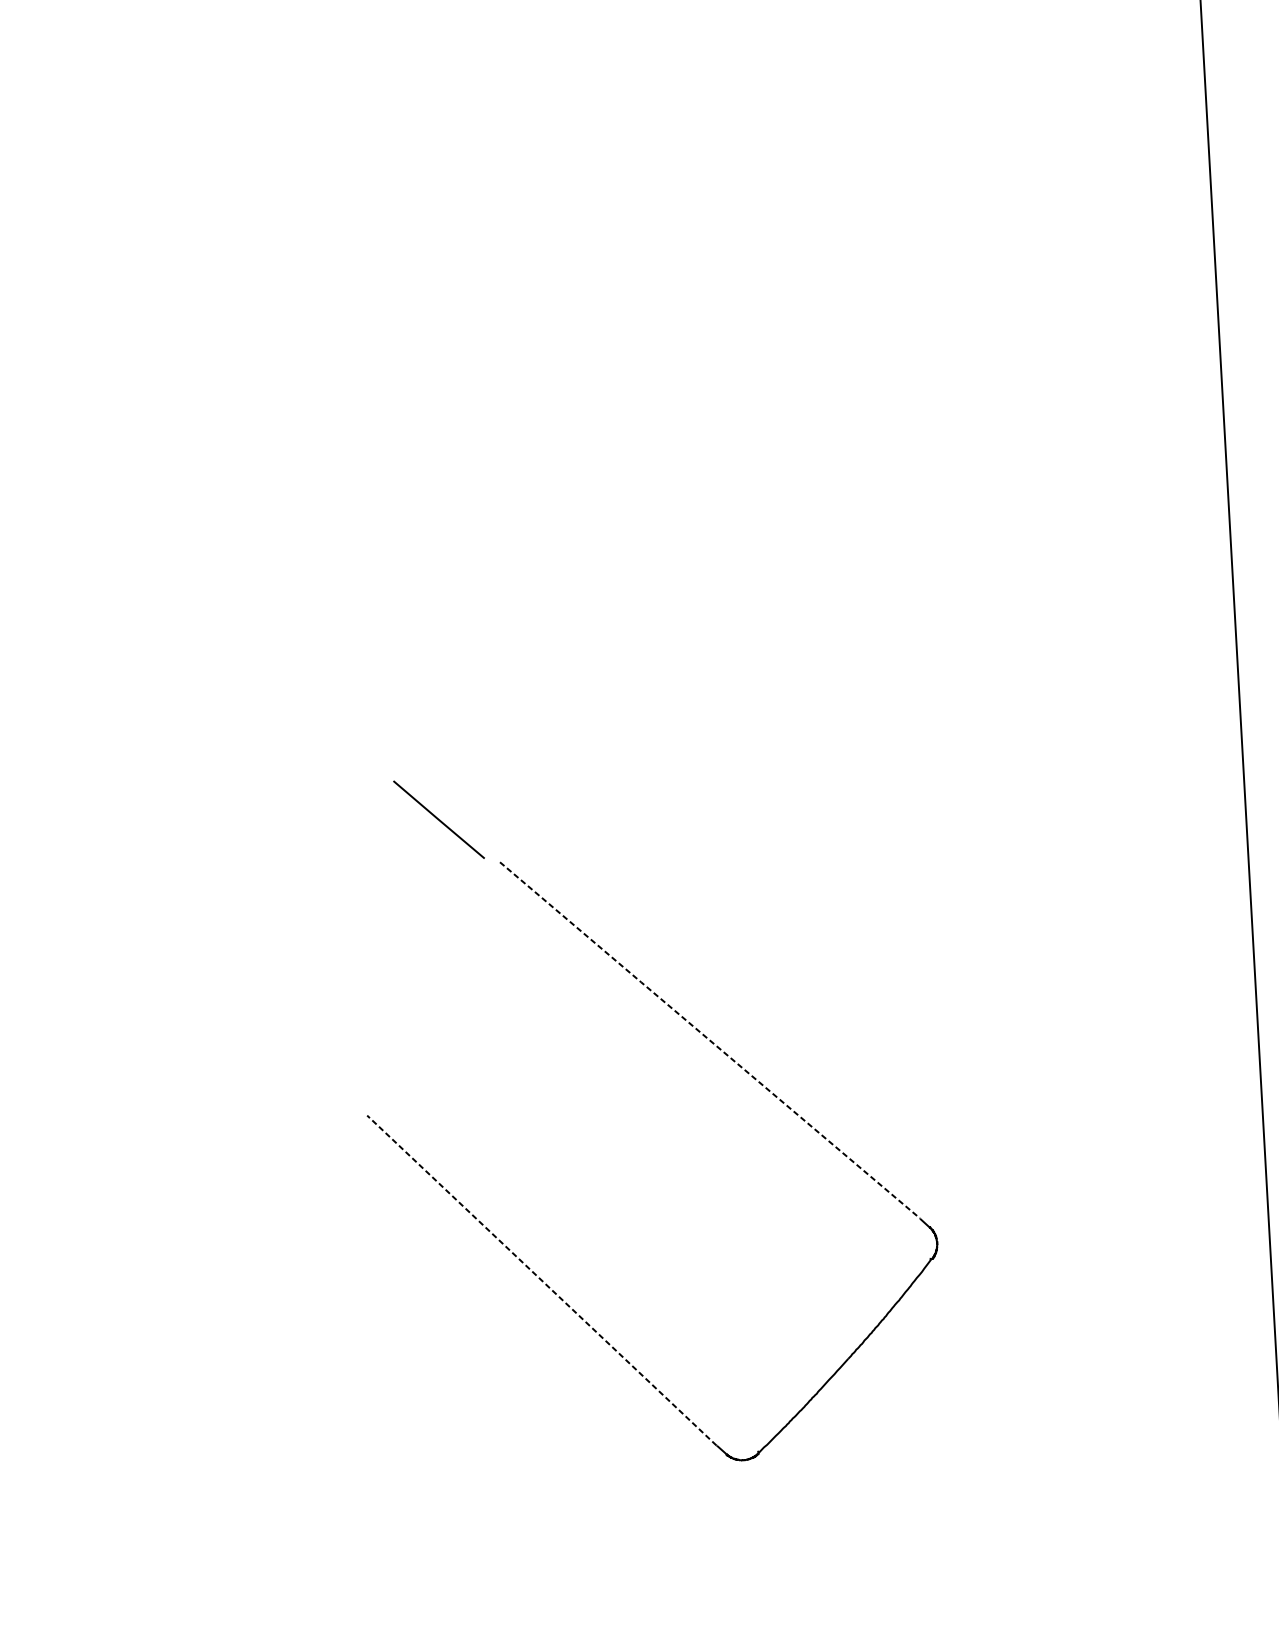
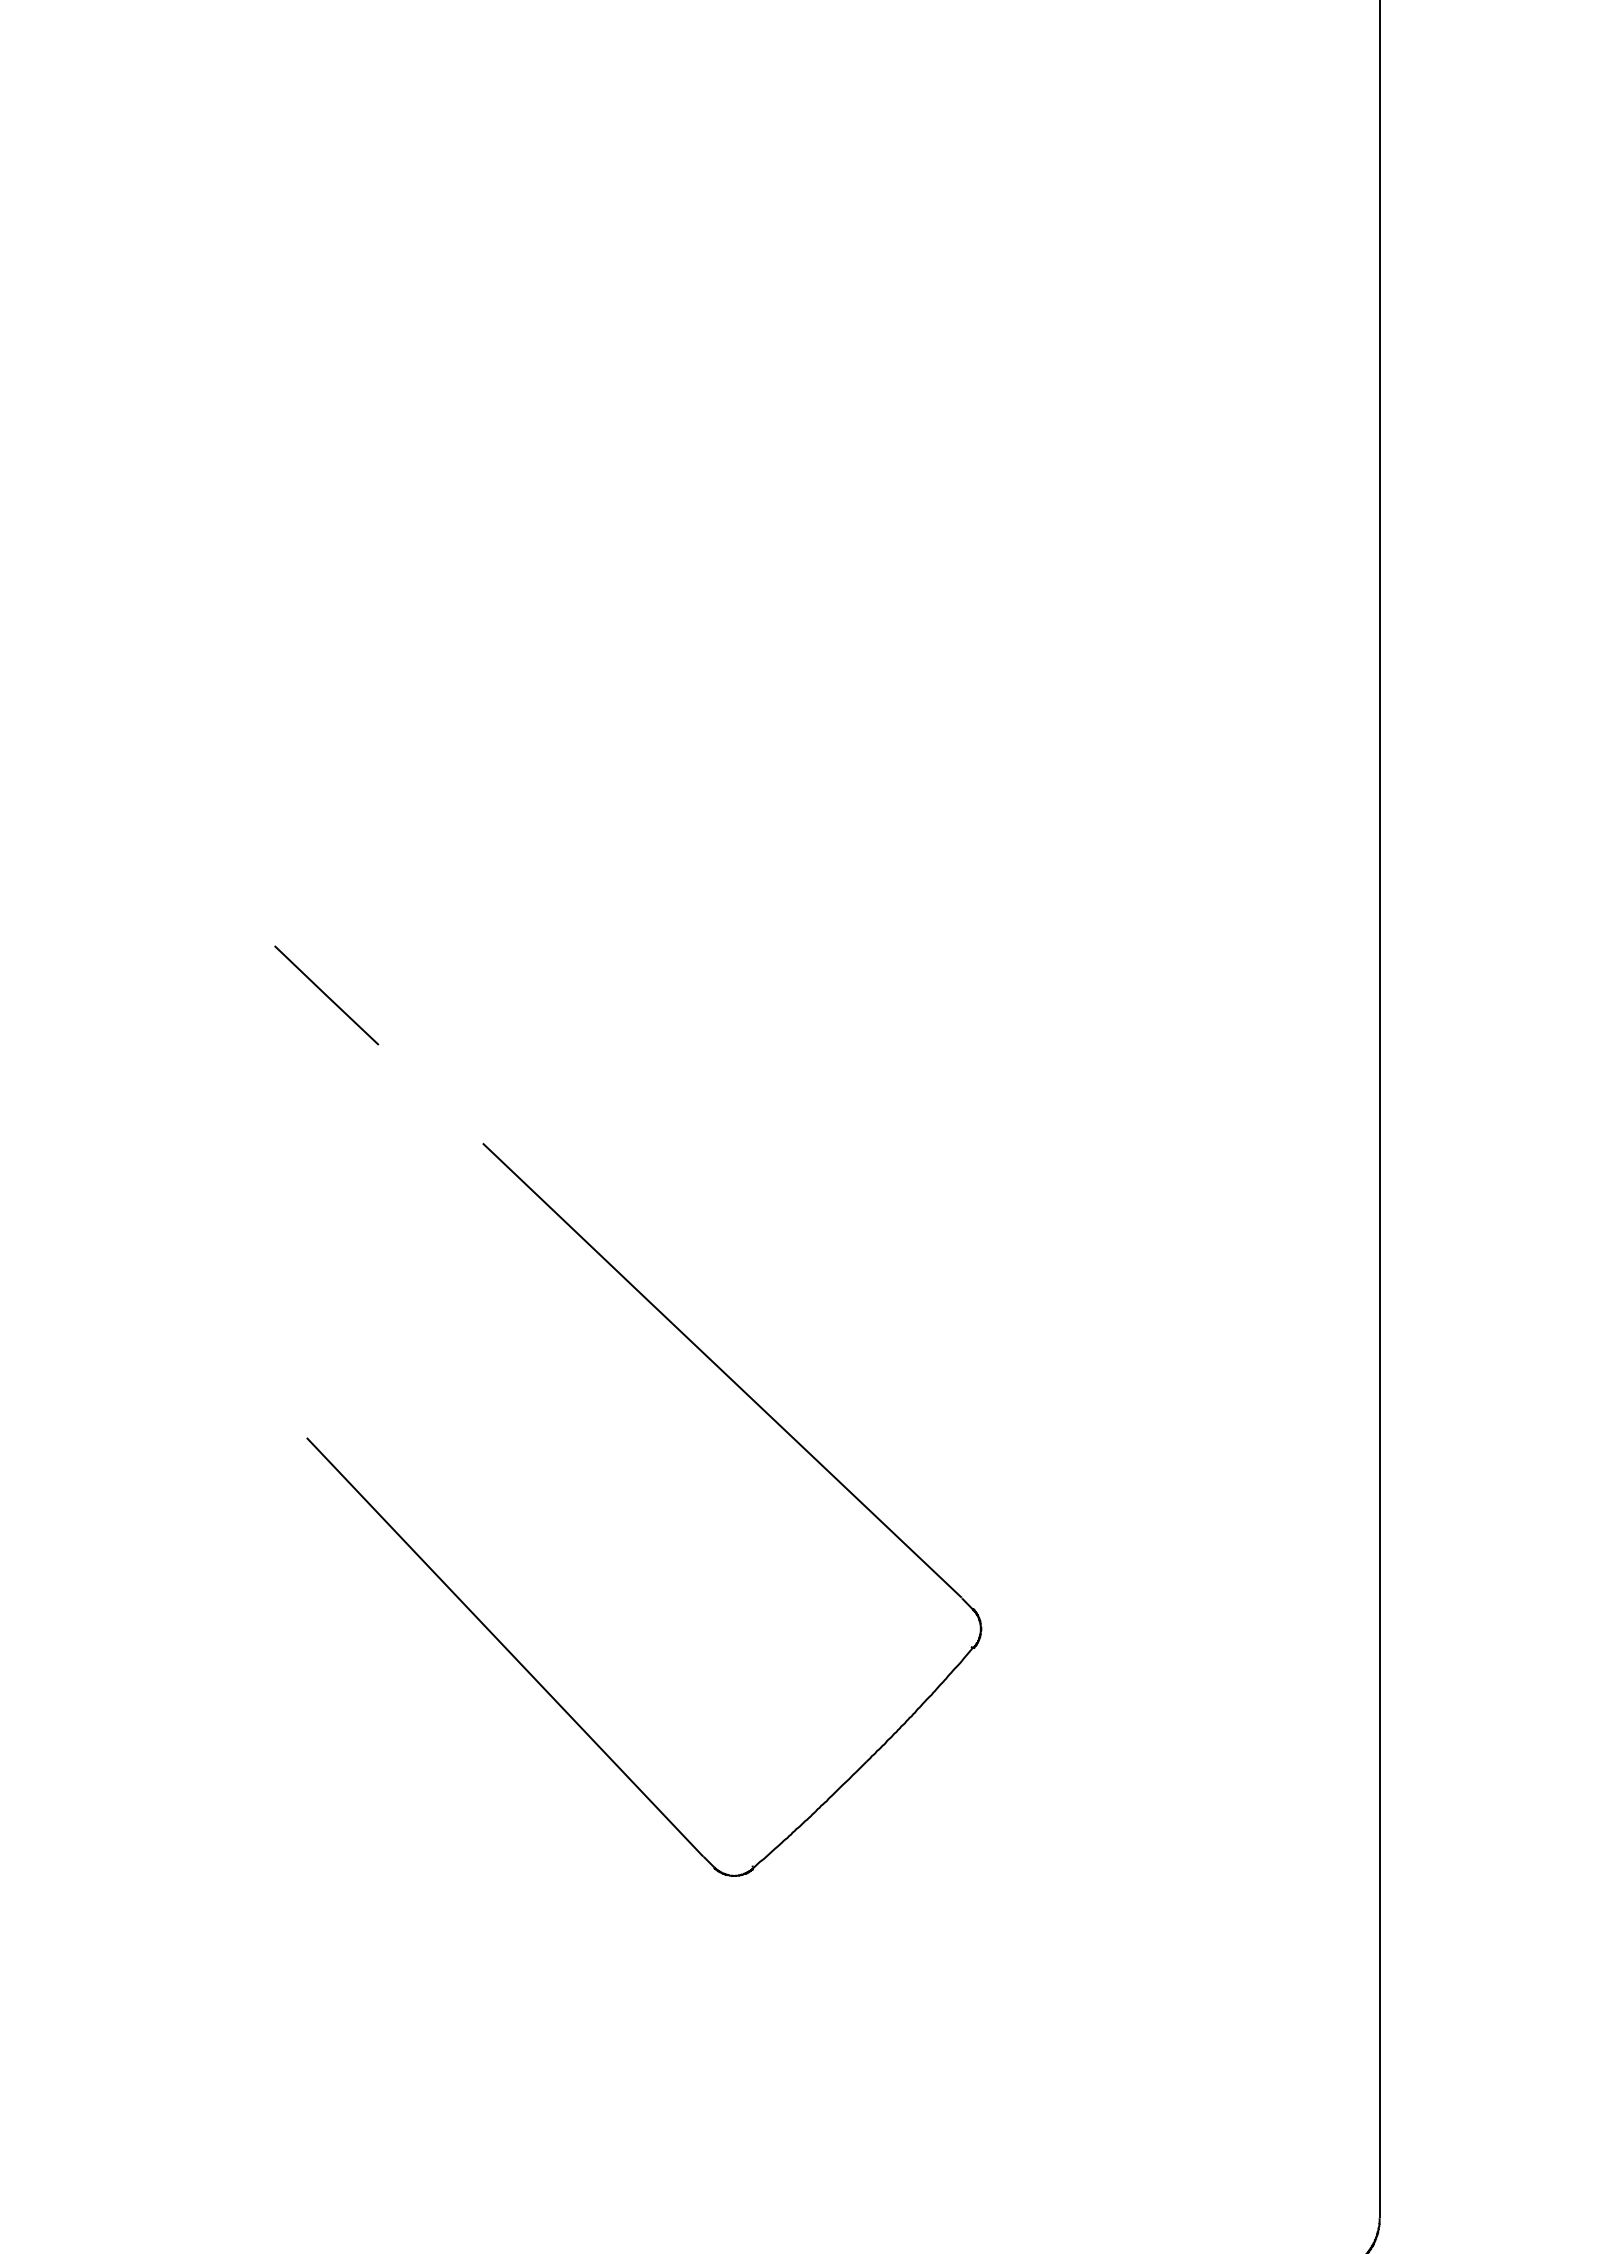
line: (438, 819) -> (326, 995), moved
line: (709, 1040) -> (721, 1370), dashed -> solid
line: (541, 1279) -> (504, 1646), dashed -> solid

